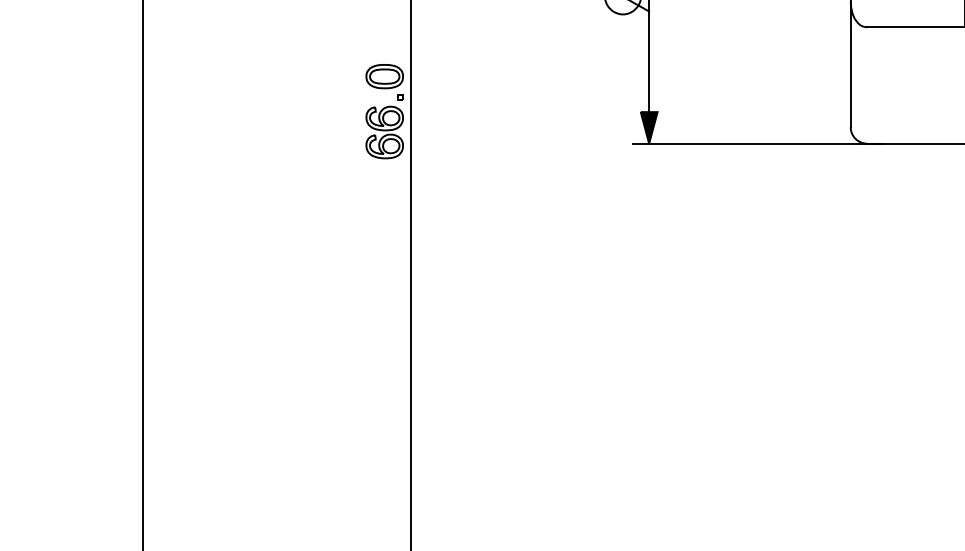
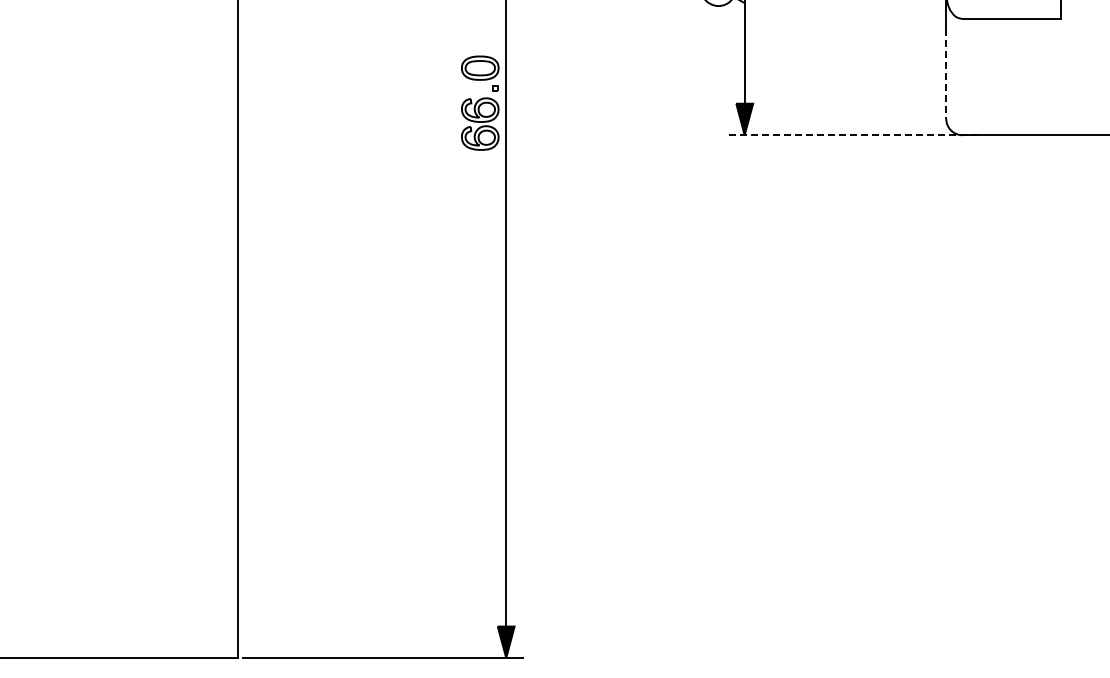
line: (850, 82) -> (946, 74), solid -> dashed
line: (757, 143) -> (853, 135), solid -> dashed

